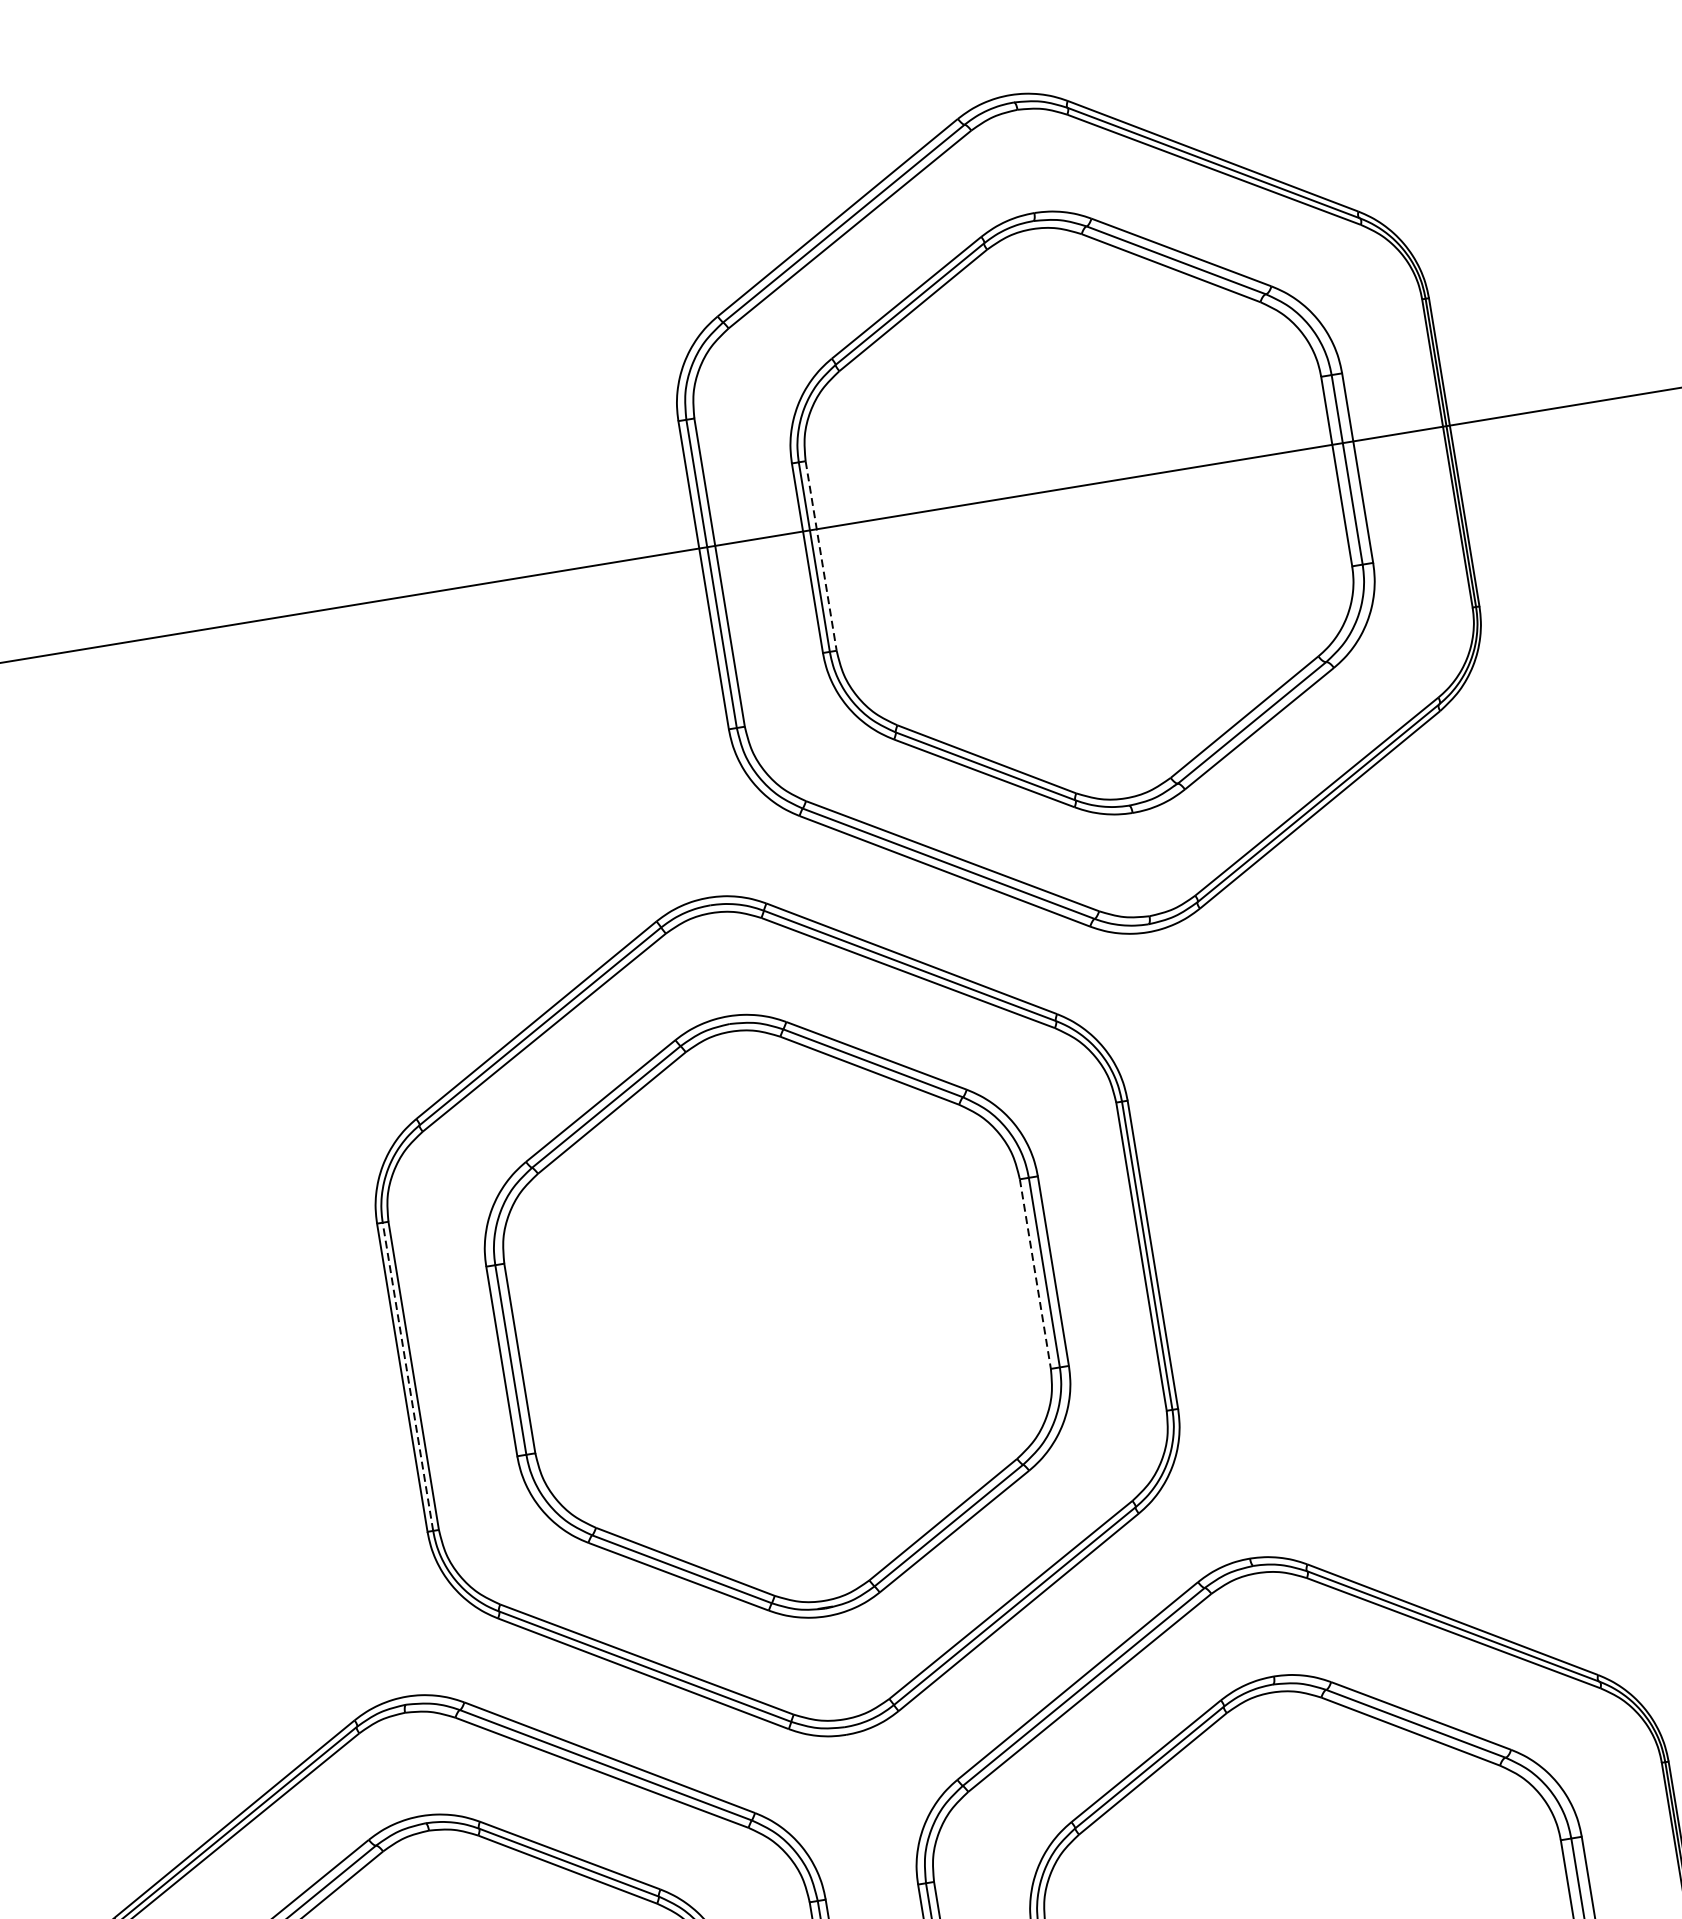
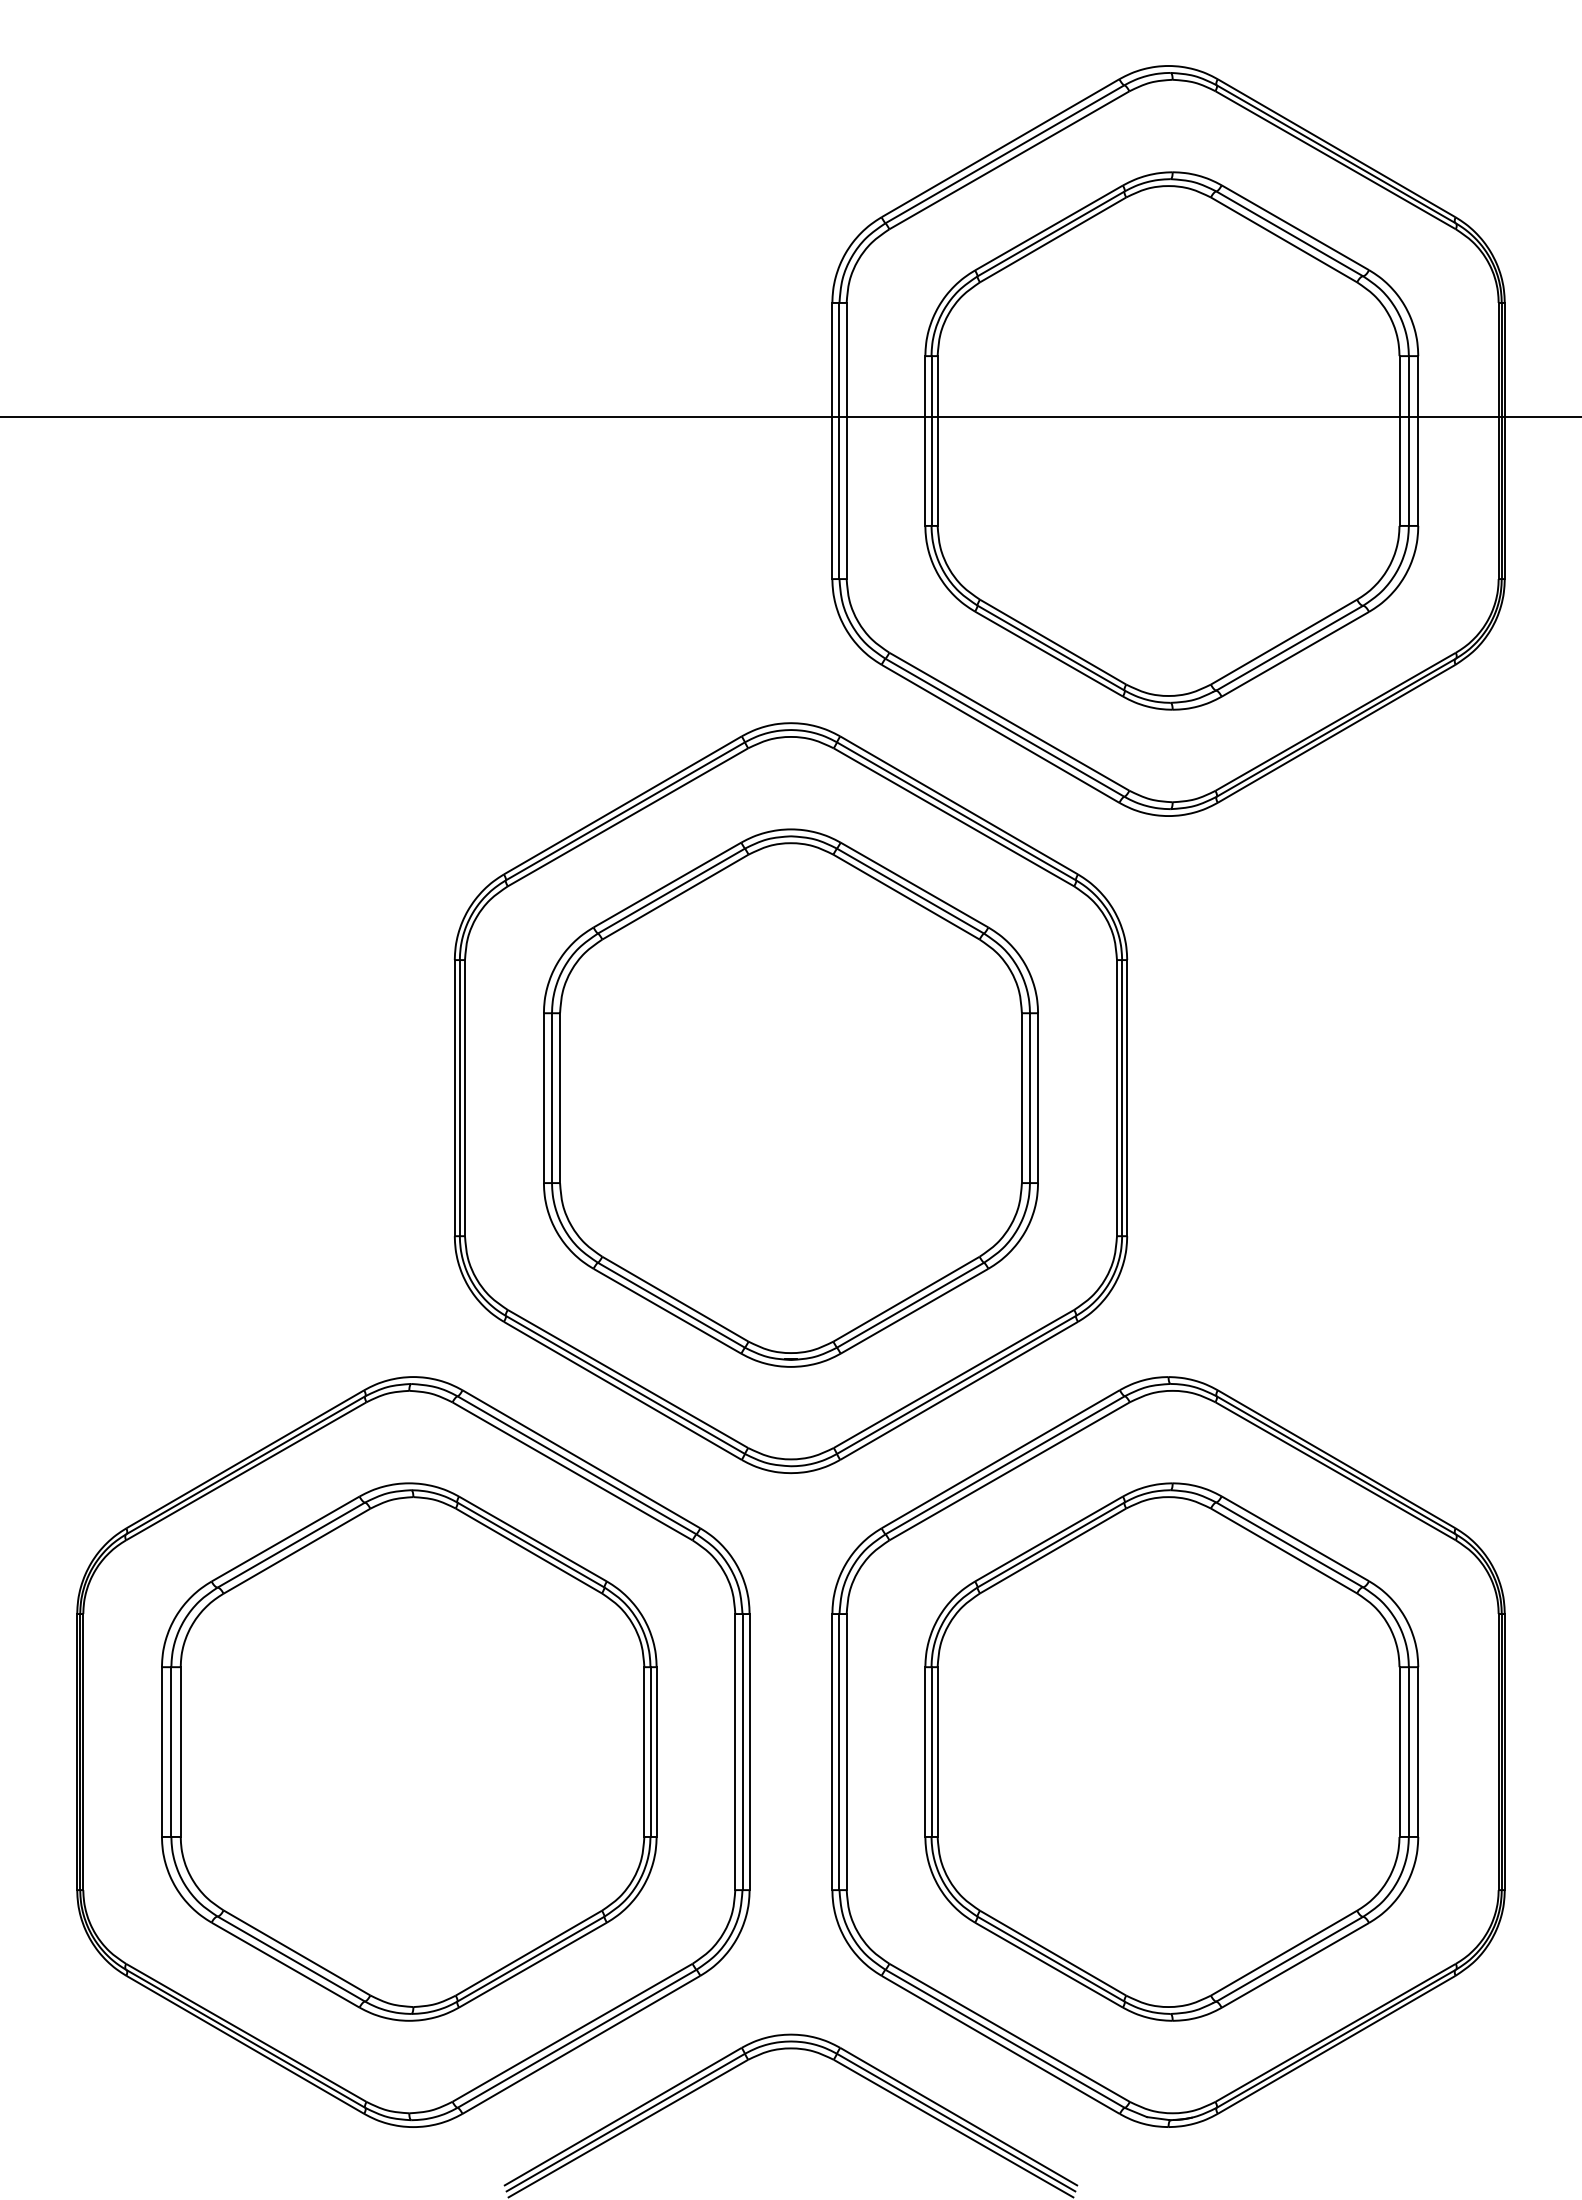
line: (821, 556) -> (937, 441), dashed -> solid
line: (1034, 1274) -> (1021, 1098), dashed -> solid
line: (407, 1376) -> (459, 1097), dashed -> solid

